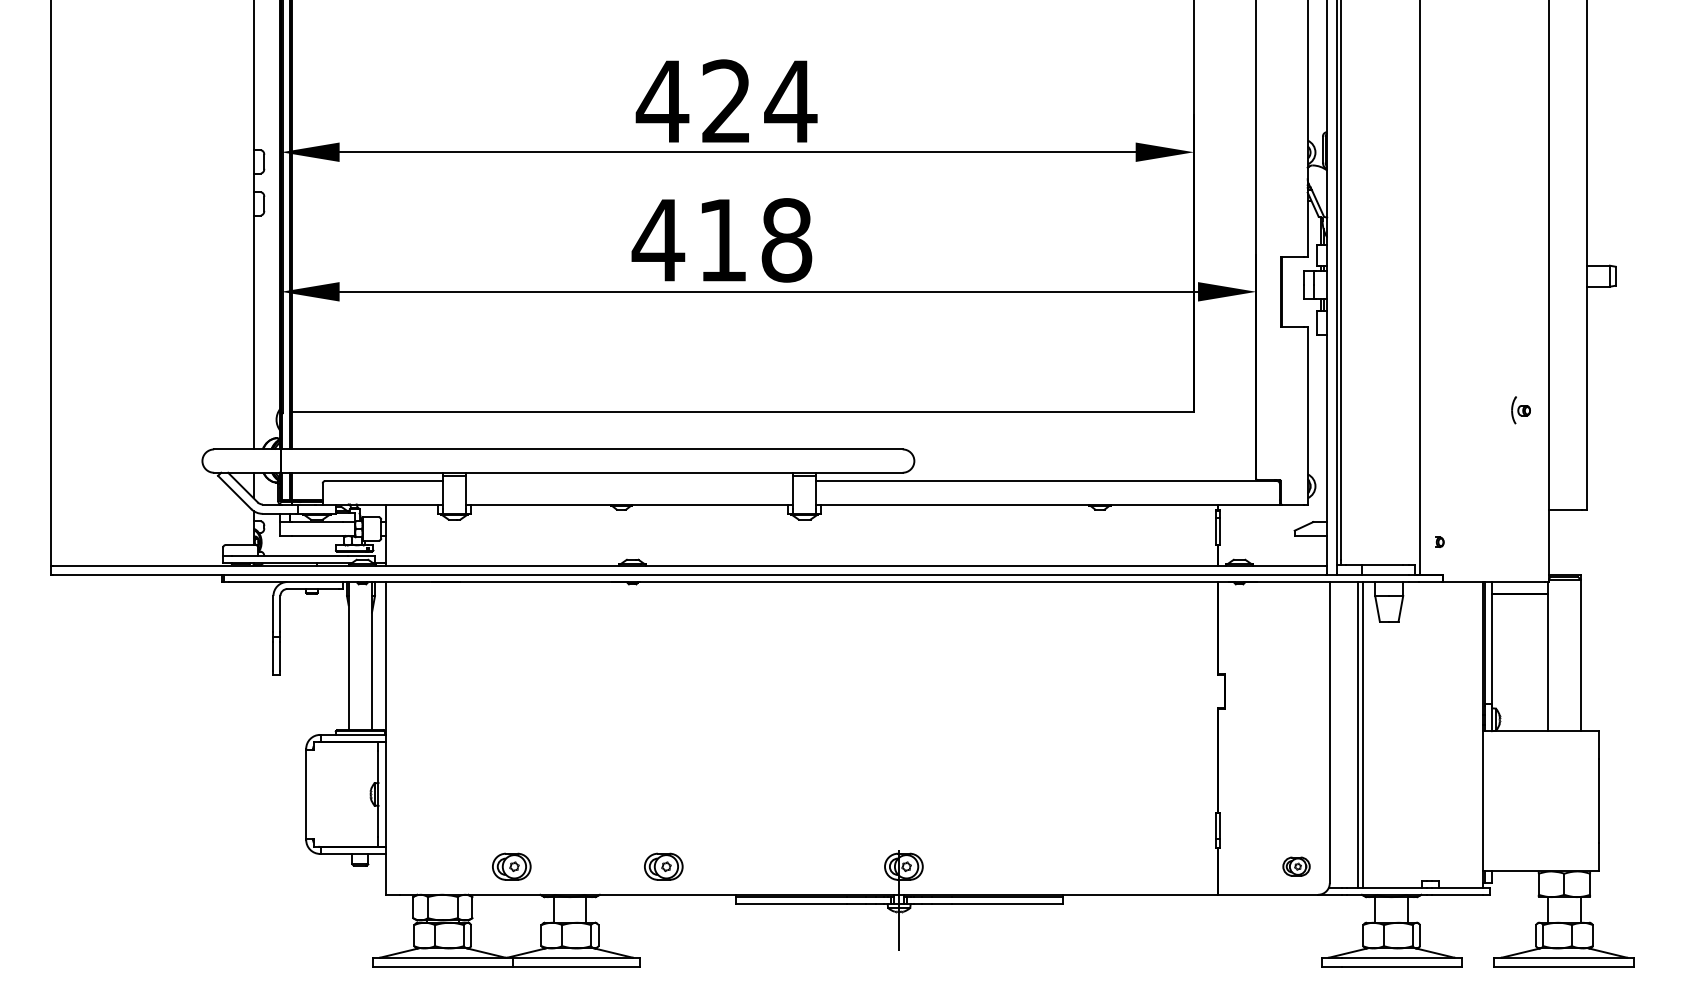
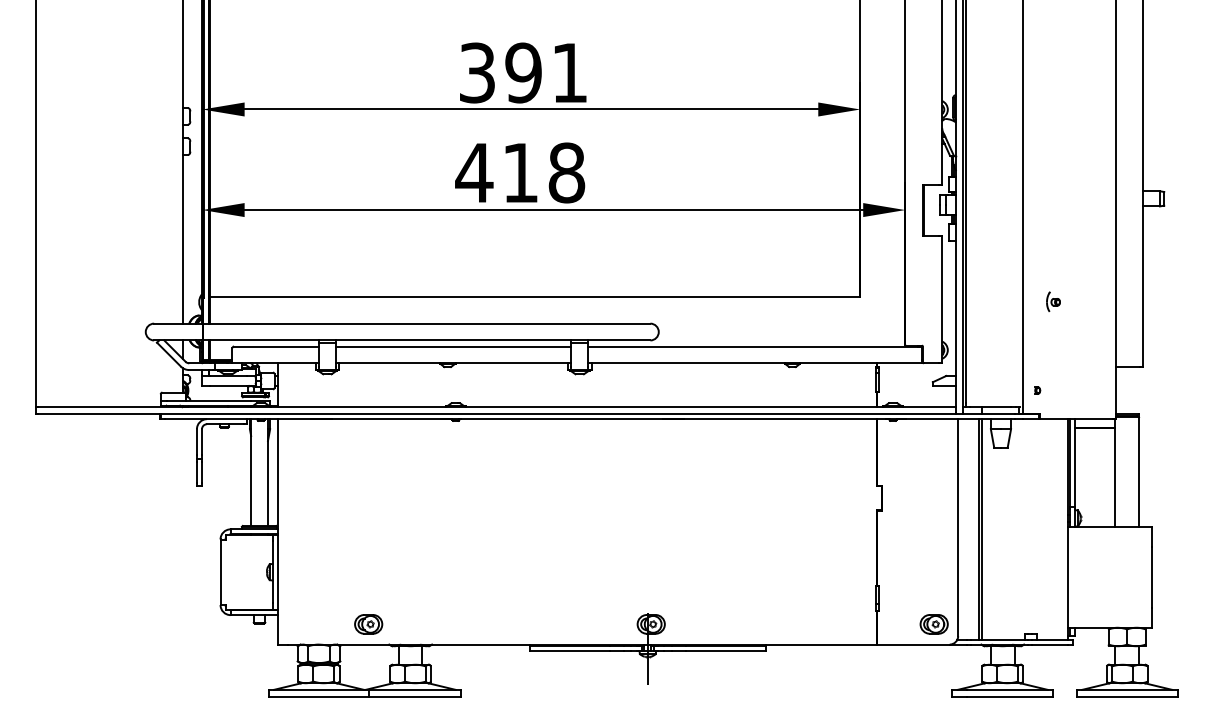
text: (726, 101) -> (523, 72), 424 -> 391
part: (1520, 410) -> (1053, 302), moved
line: (629, 481) -> (453, 346), added
part: (663, 866) -> (478, 624), removed
part: (1296, 866) -> (934, 624), size x1.43

